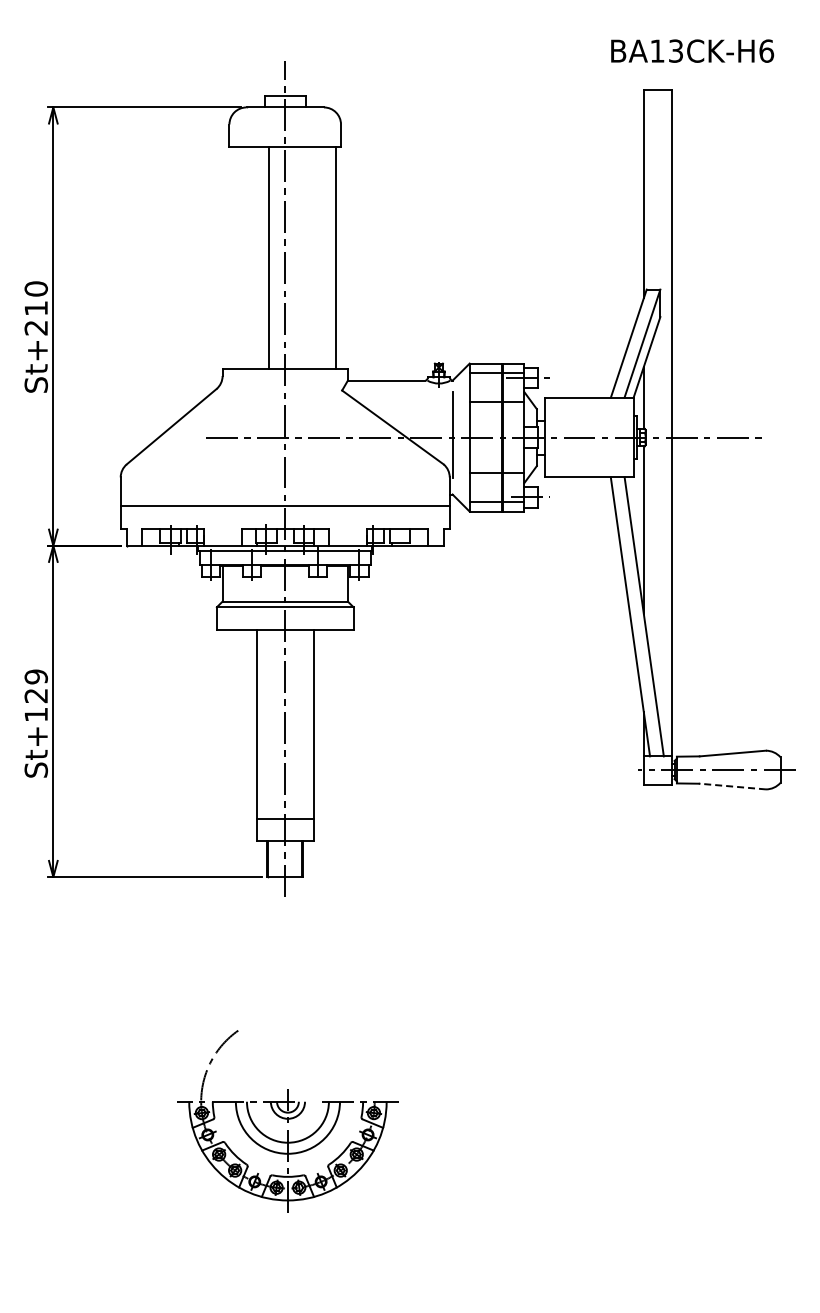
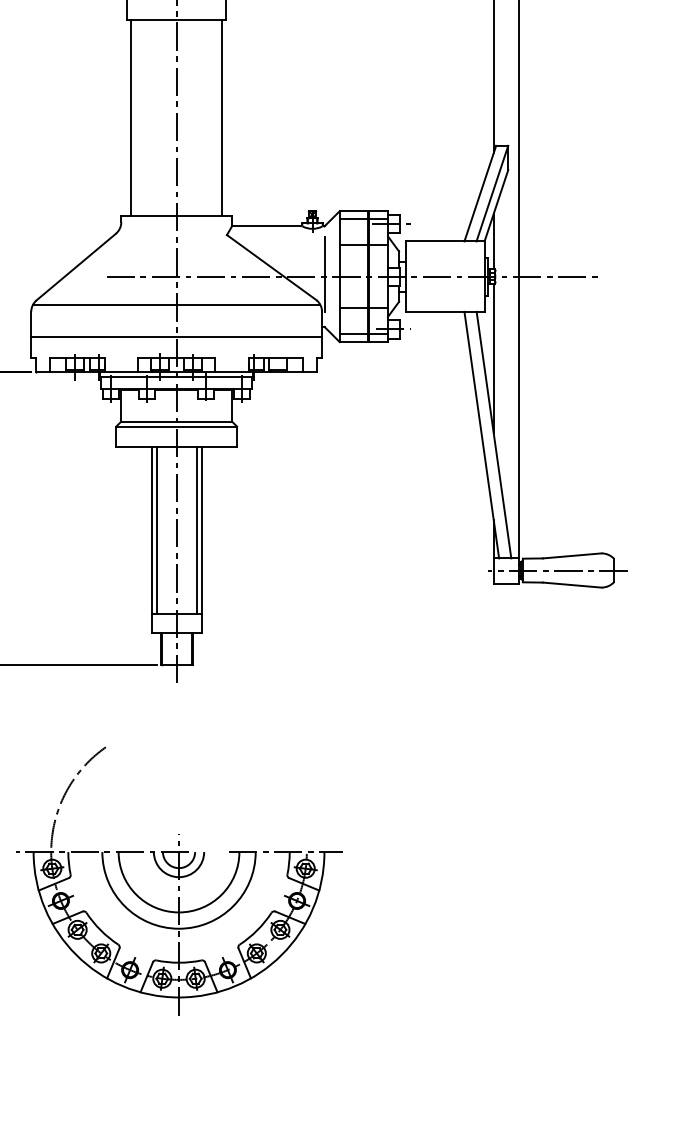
line: (269, 258) -> (131, 118), moved
line: (284, 469) -> (176, 304), added
line: (262, 724) -> (156, 530), added
line: (308, 724) -> (197, 530), added
line: (733, 786) -> (572, 585), dashed -> solid
part: (287, 1121) -> (178, 881), size x1.67

